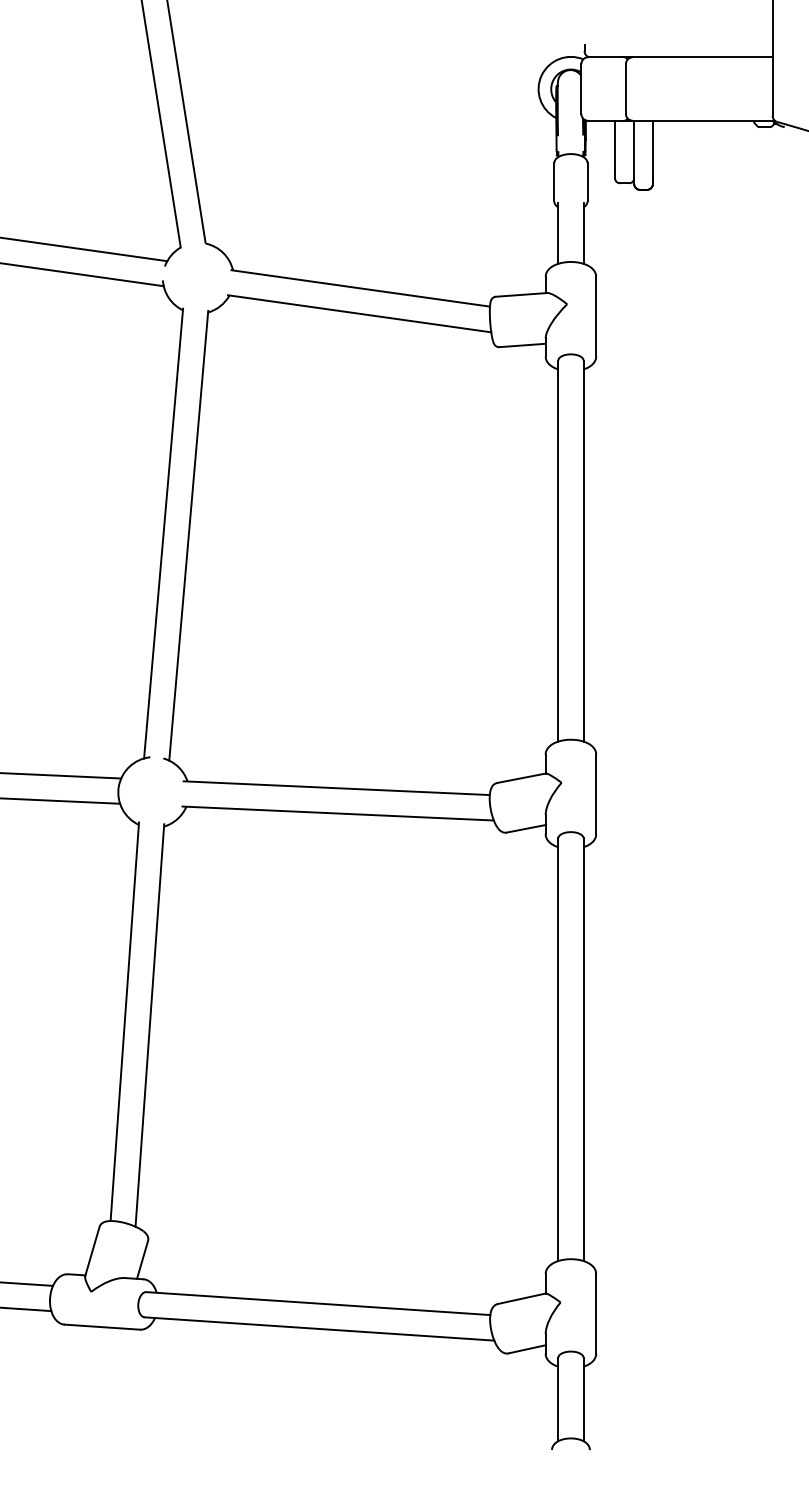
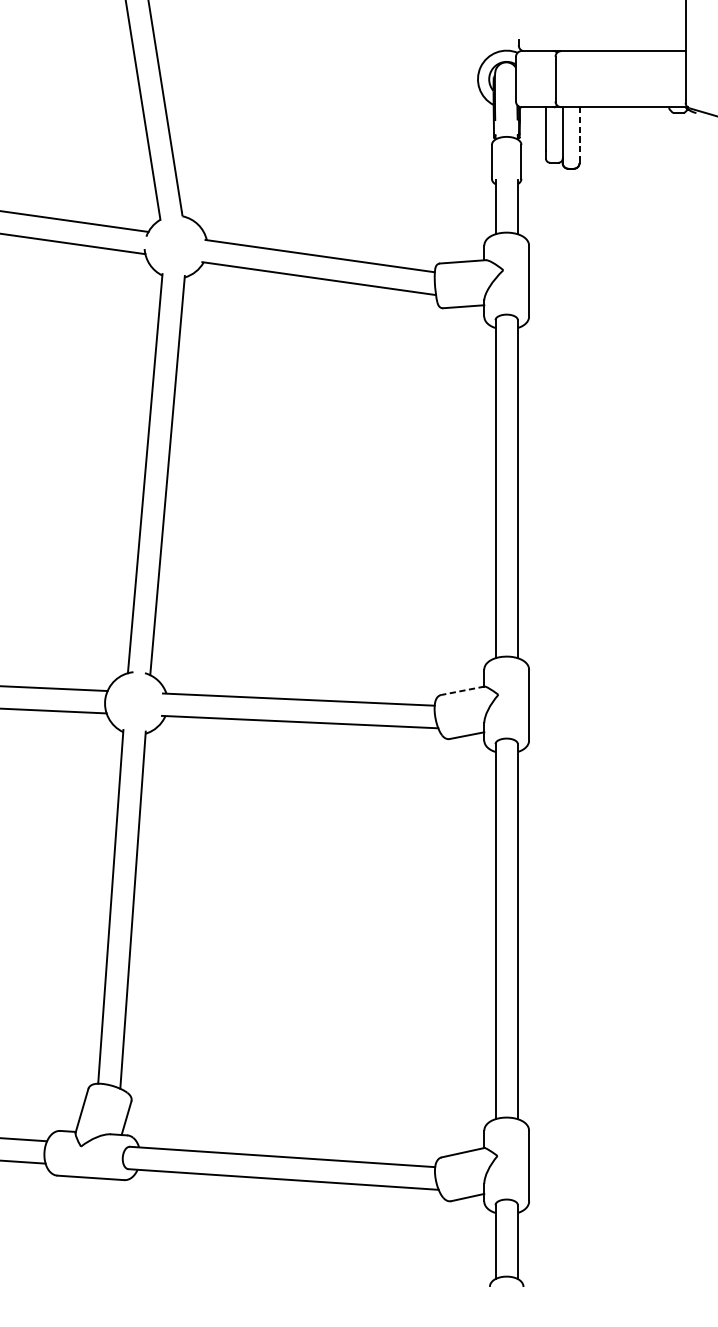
line: (653, 149) -> (579, 132), solid -> dashed
line: (521, 778) -> (462, 691), solid -> dashed

